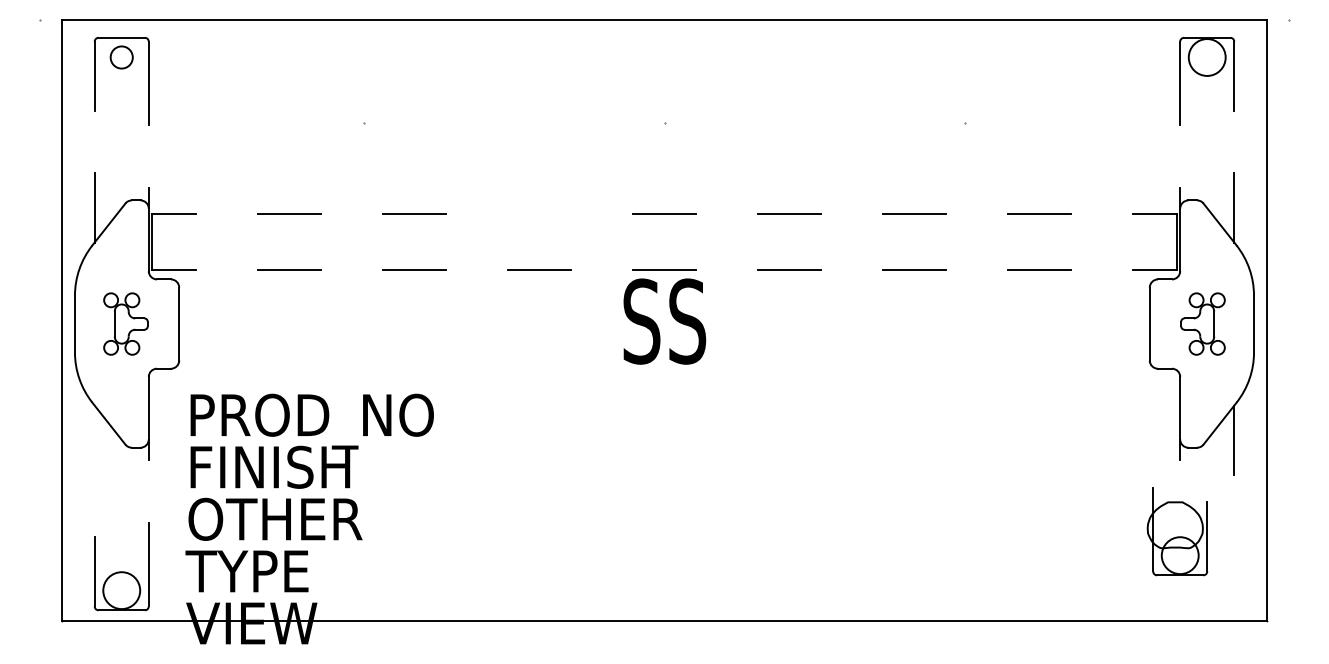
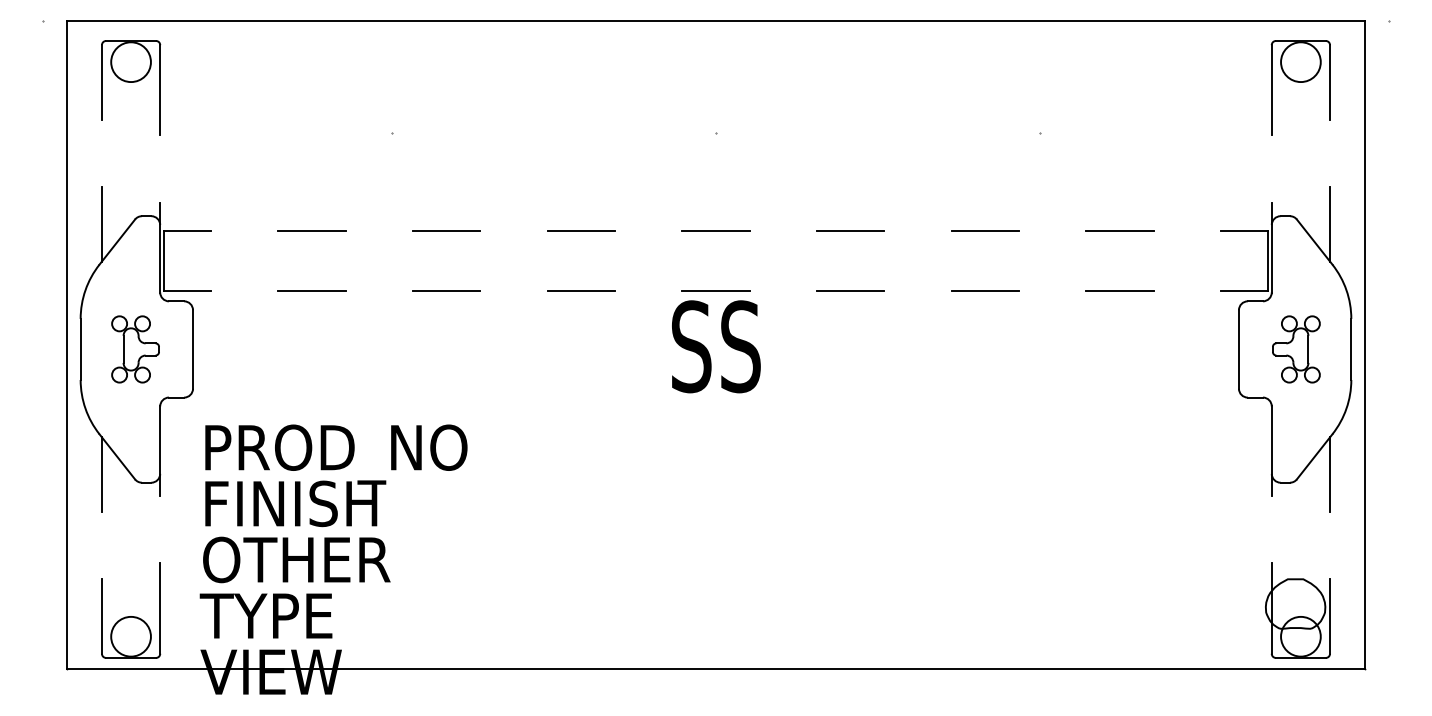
circle: (121, 57) -> (130, 62), size x1.67
line: (539, 214) -> (581, 231), added
line: (94, 439) -> (101, 473), added
part: (1176, 531) -> (1296, 610), moved

